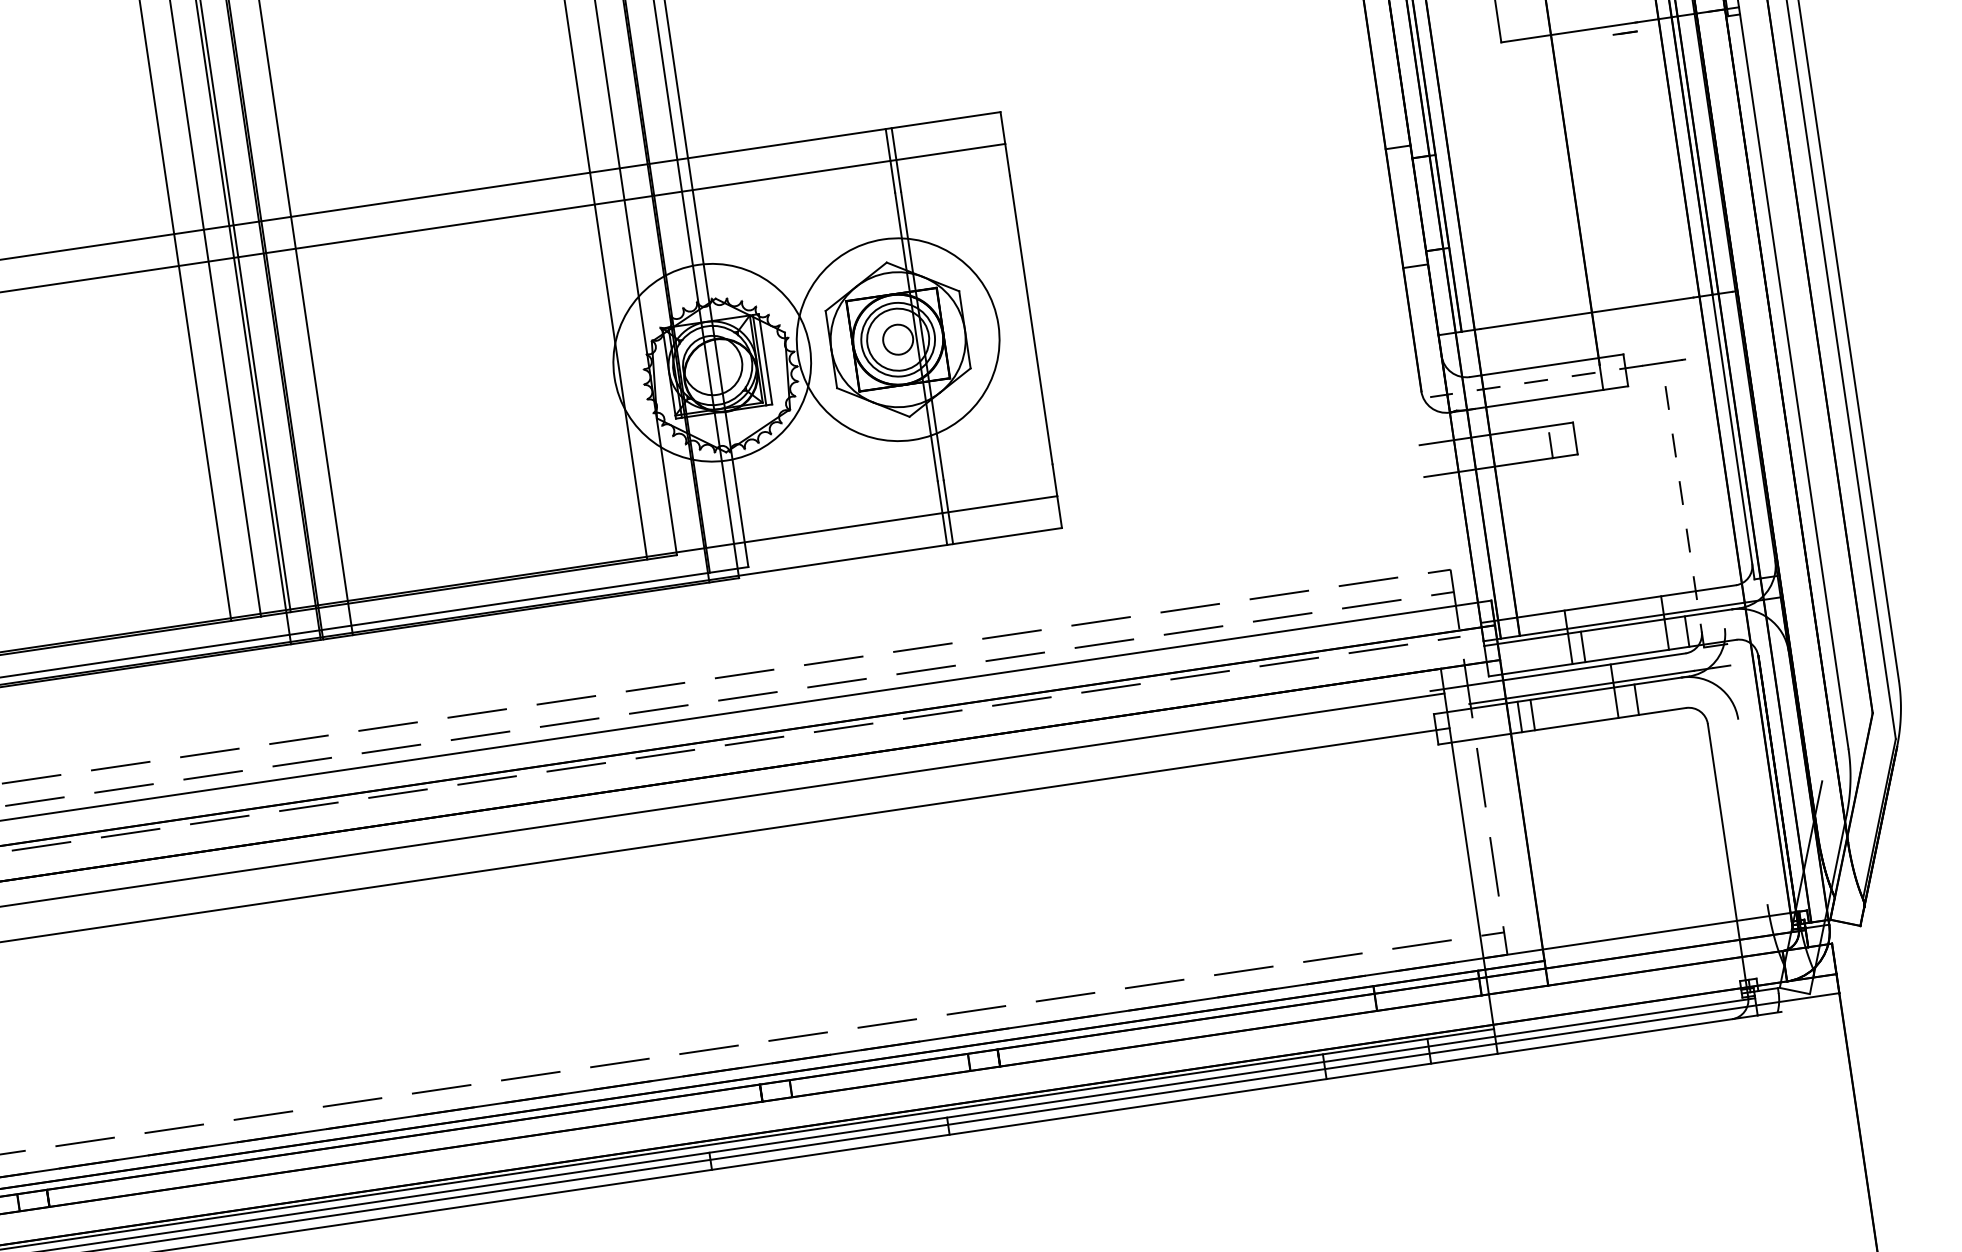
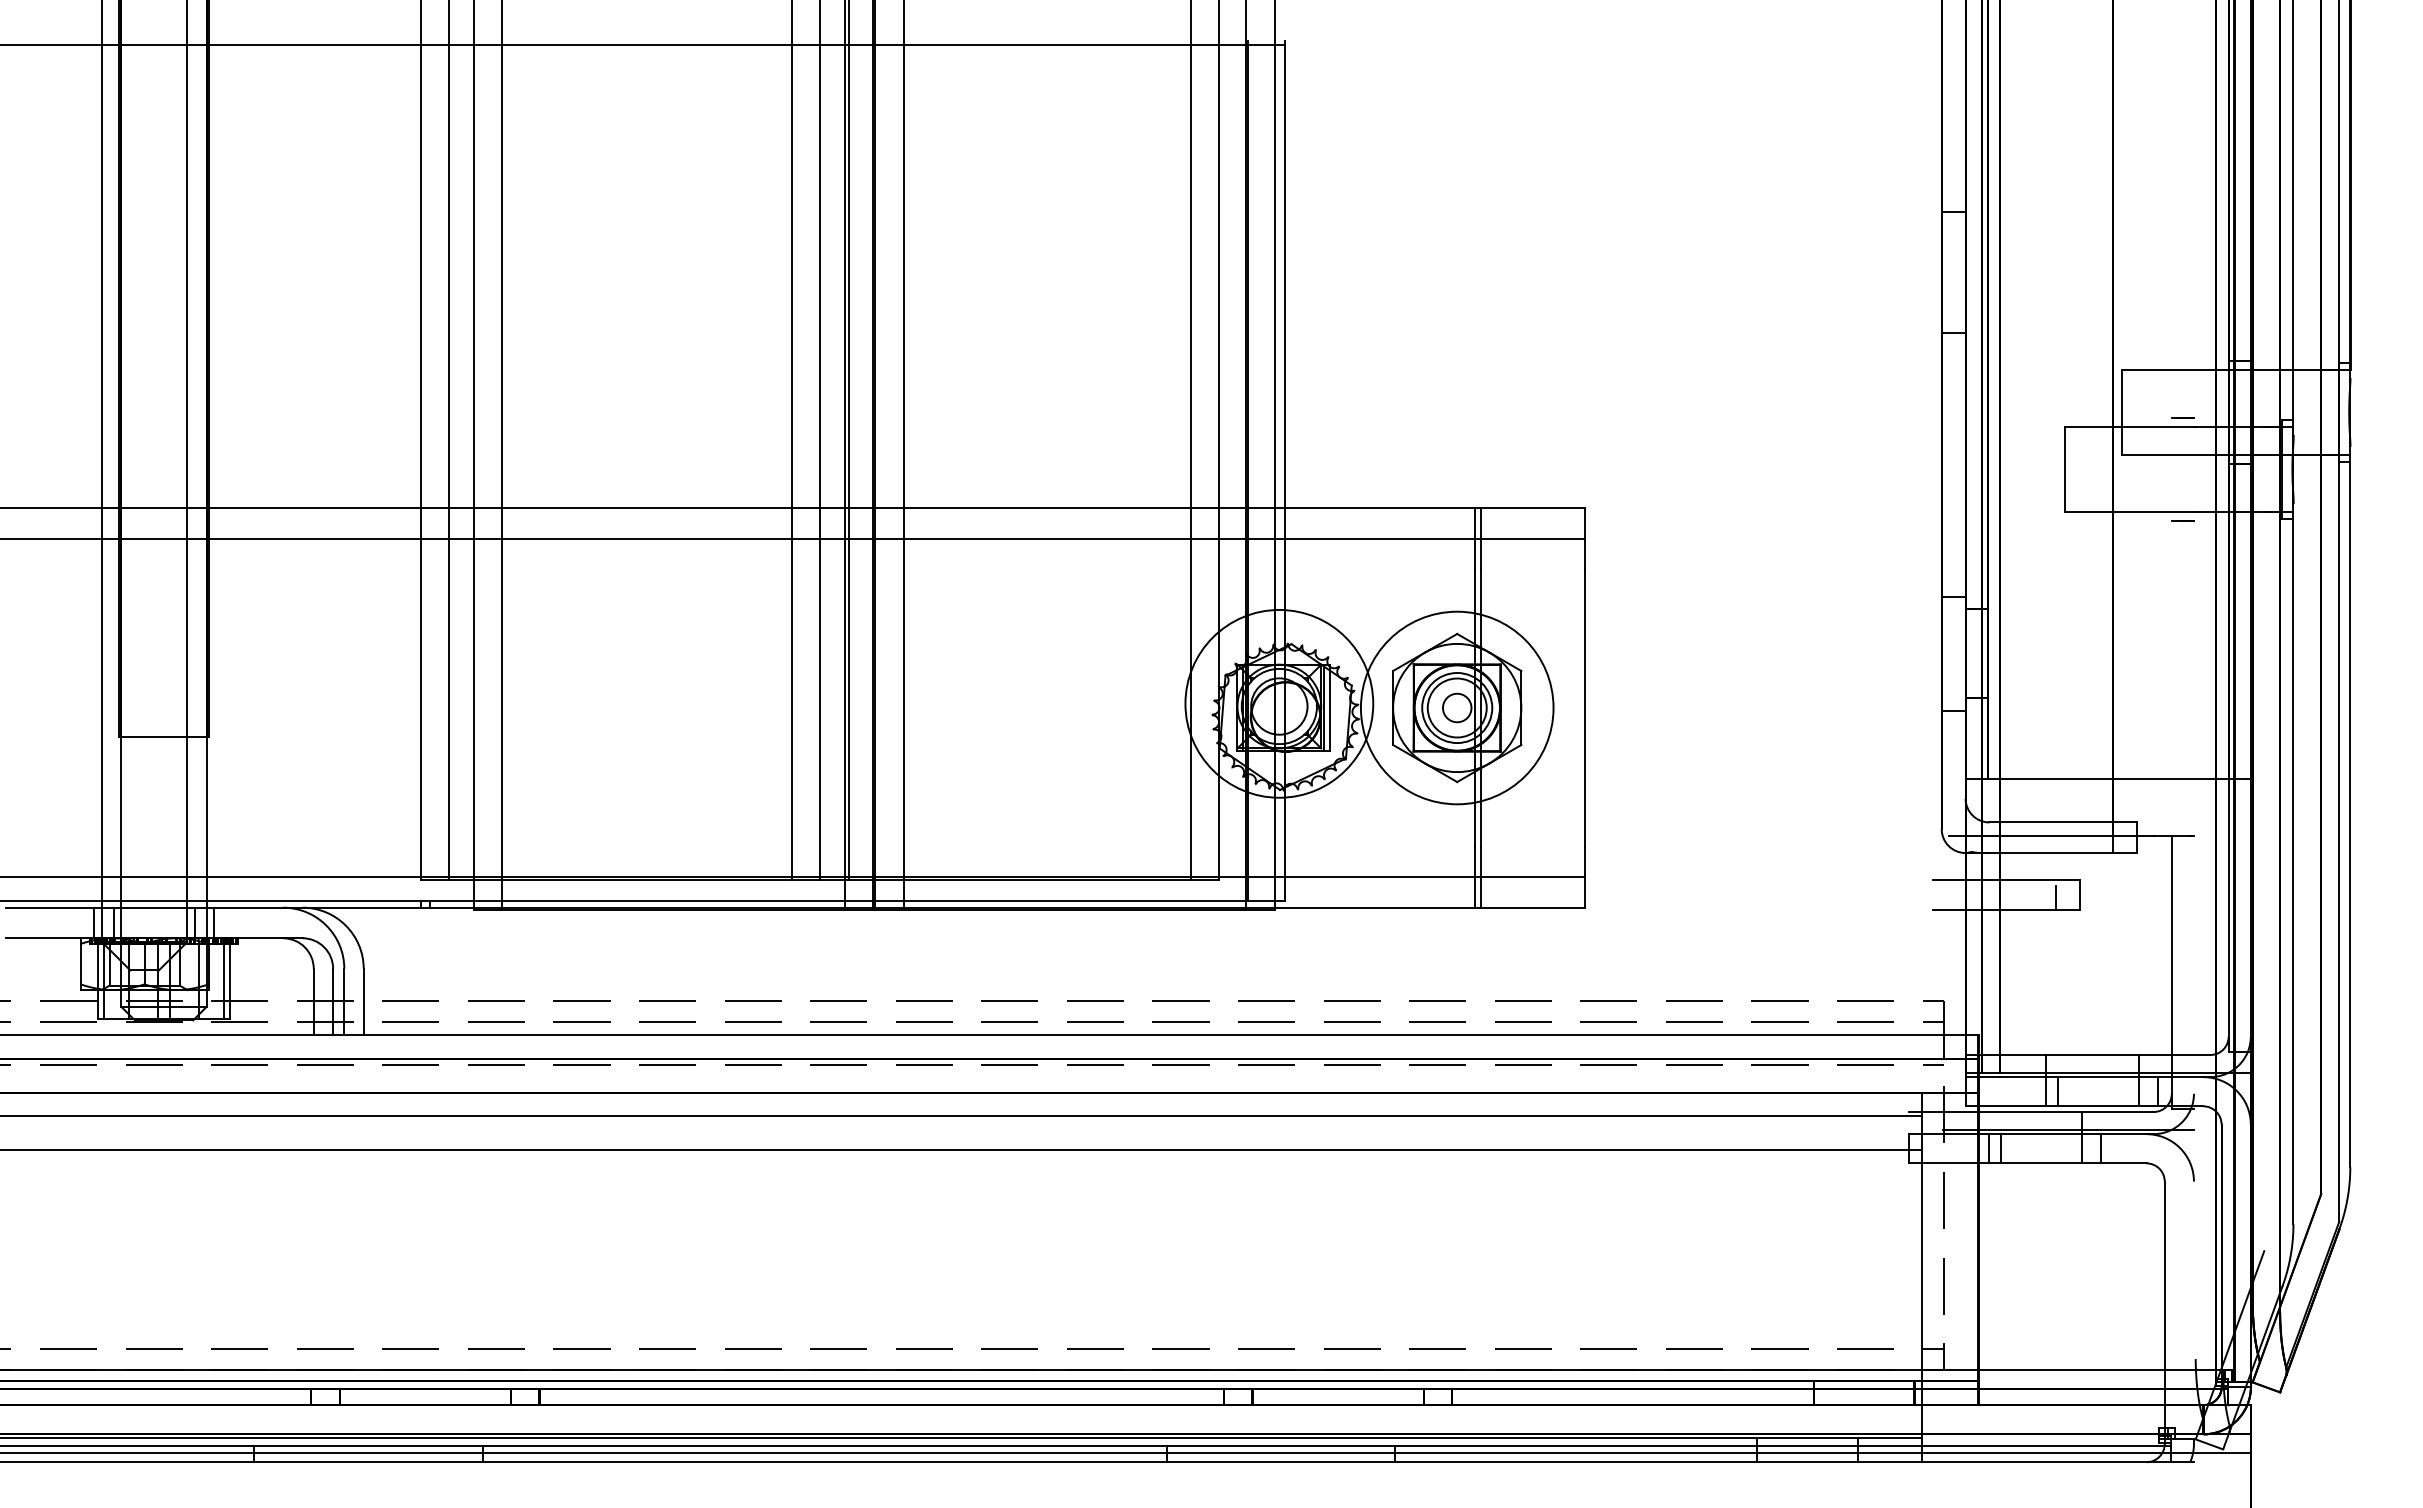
line: (1535, 381) -> (2050, 835), dashed -> solid
line: (1682, 505) -> (2171, 972), dashed -> solid

